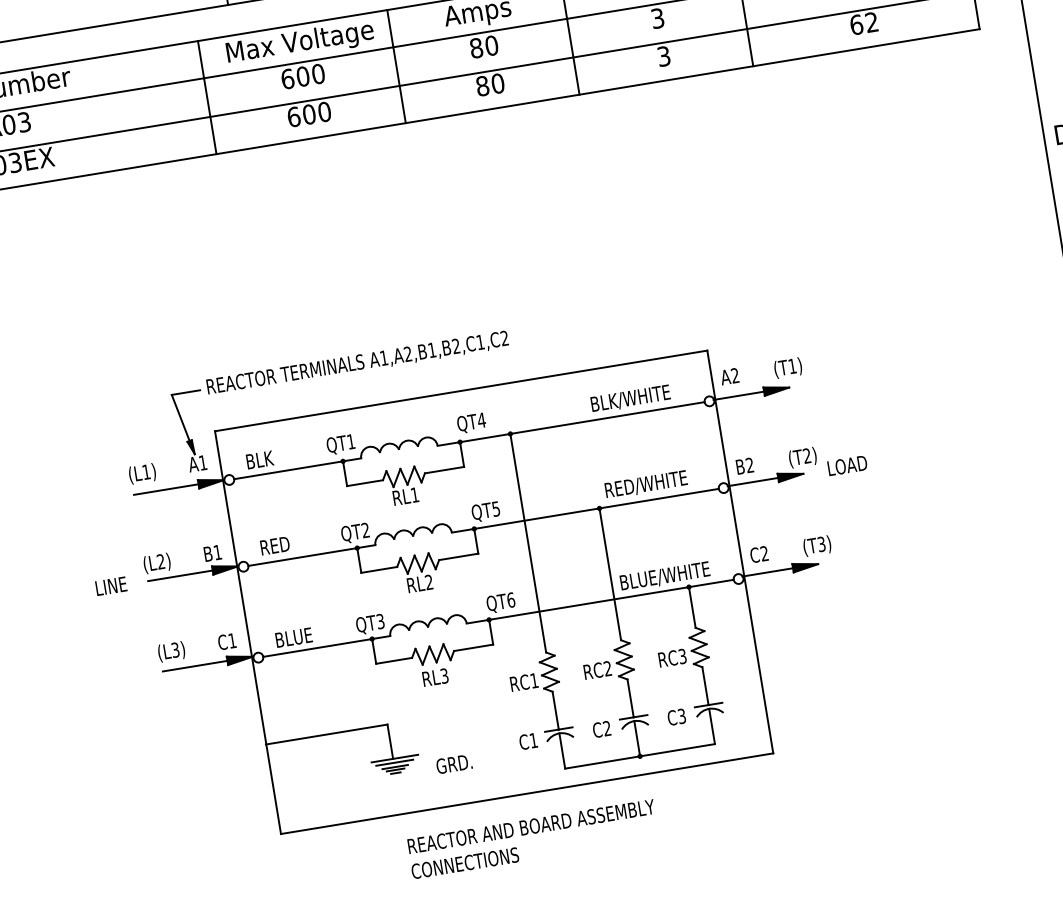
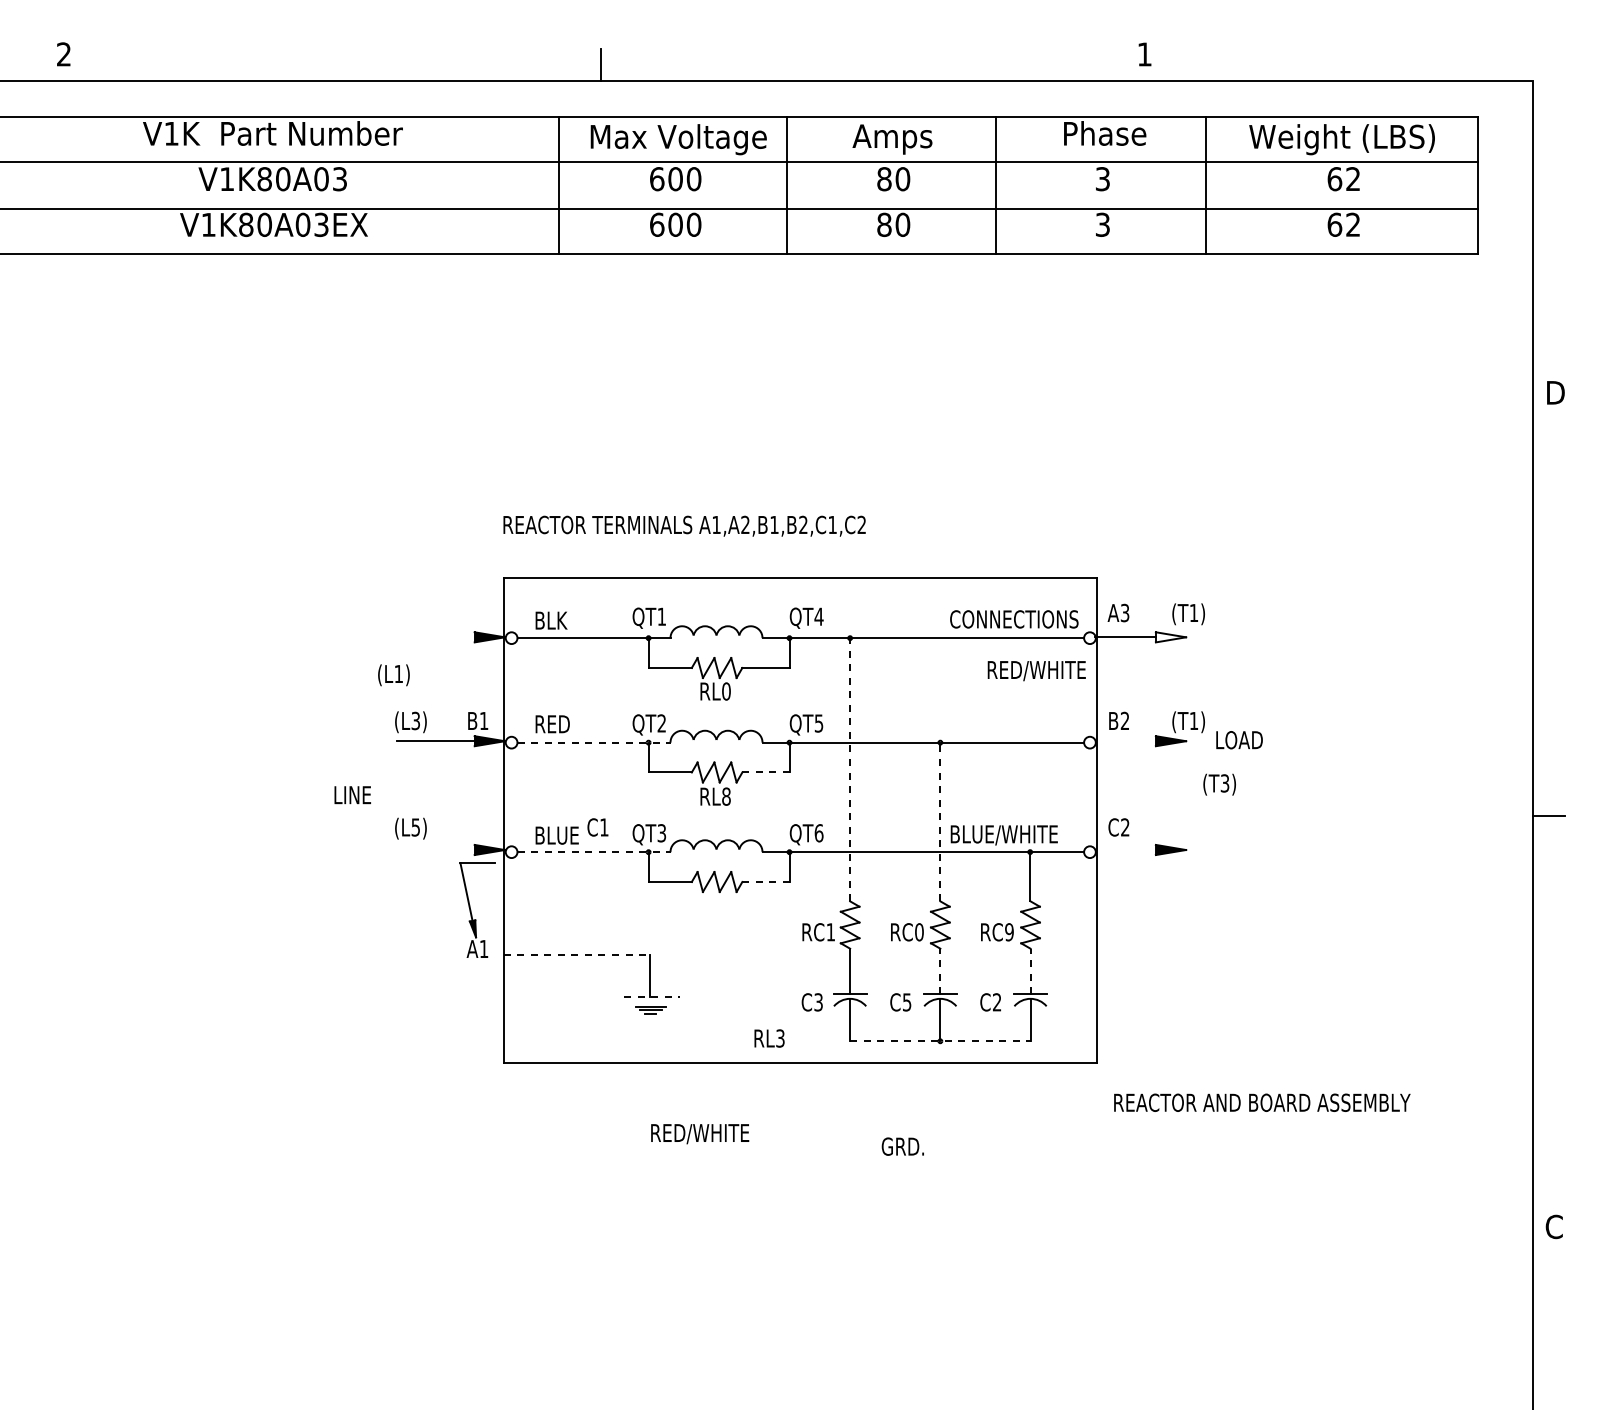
text: (734, 376) -> (1124, 613), A2 -> A3
fill: (776, 389) -> (1170, 637), removed
text: (644, 396) -> (1014, 620), BLK/WHITE -> CONNECTIONS
part: (192, 430) -> (477, 909), moved
text: (806, 455) -> (1193, 720), (T2) -> (T1)
text: (142, 474) -> (393, 675), moved
line: (753, 482) -> (1125, 741), removed
text: (646, 485) -> (1036, 671), moved
line: (166, 489) -> (435, 637), removed
text: (414, 495) -> (726, 691), RL1 -> RL0
line: (528, 542) -> (850, 769), solid -> dashed
text: (817, 545) -> (1219, 784), moved
line: (312, 555) -> (594, 742), solid -> dashed
line: (458, 556) -> (765, 772), solid -> dashed
text: (160, 562) -> (415, 721), (L2) -> (L3)
line: (767, 572) -> (1125, 850), removed
line: (610, 573) -> (940, 821), solid -> dashed
text: (429, 582) -> (726, 796), RL2 -> RL8
text: (111, 586) -> (352, 795), moved
text: (226, 641) -> (597, 827), moved
line: (327, 646) -> (594, 852), solid -> dashed
line: (473, 648) -> (765, 882), solid -> dashed
text: (175, 649) -> (415, 826), (L3) -> (L5)
text: (682, 656) -> (1009, 932), RC3 -> RC9
line: (195, 666) -> (435, 850), removed
text: (607, 668) -> (919, 932), RC2 -> RC0
text: (435, 677) -> (769, 1038), moved
line: (705, 686) -> (1030, 971), solid -> dashed
line: (630, 698) -> (940, 971), solid -> dashed
text: (682, 716) -> (997, 1002), C3 -> C2
text: (607, 728) -> (907, 1002), C2 -> C5
line: (327, 734) -> (577, 955), solid -> dashed
text: (533, 740) -> (818, 1002), C1 -> C3
line: (640, 756) -> (940, 1041), solid -> dashed
line: (395, 758) -> (652, 996), solid -> dashed
line: (394, 762) -> (651, 1001), removed
text: (453, 764) -> (902, 1146), moved
text: (531, 826) -> (1262, 1102), moved
text: (465, 863) -> (714, 1133), CONNECTIONS -> RED/WHITE

